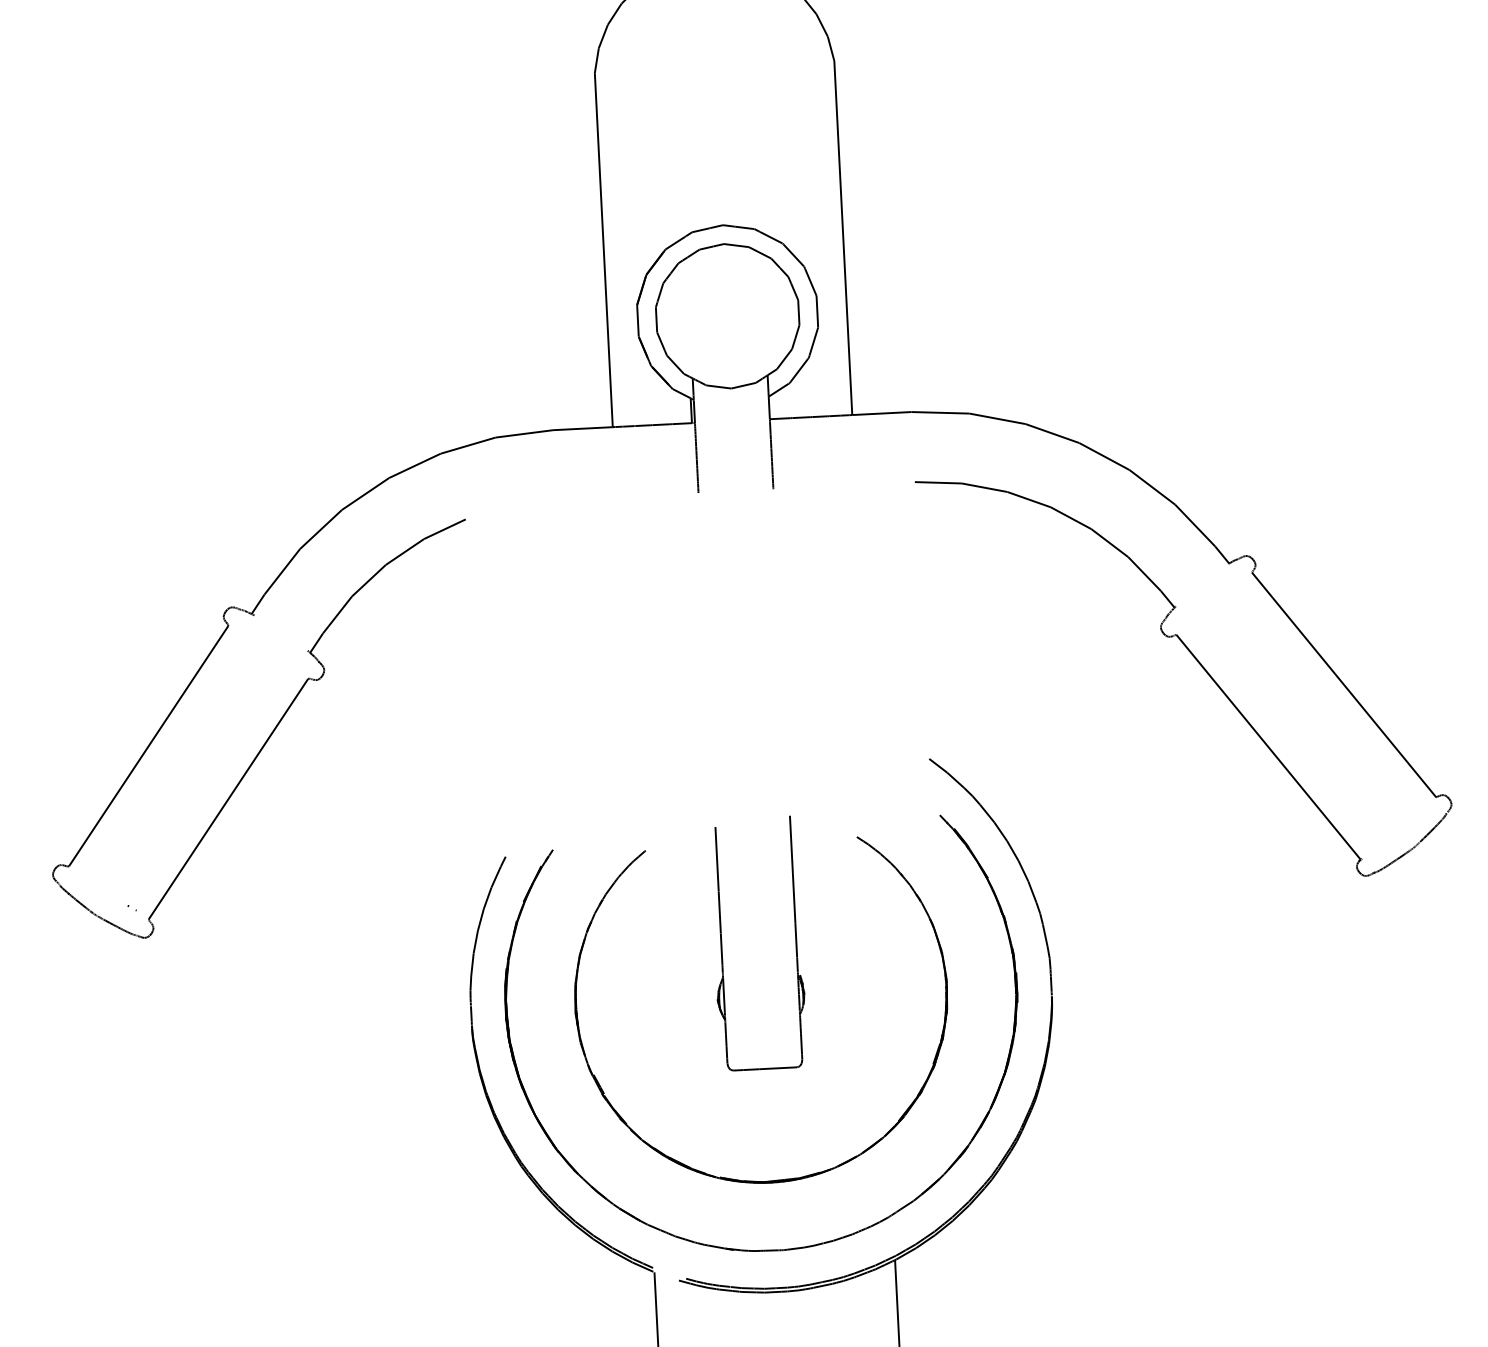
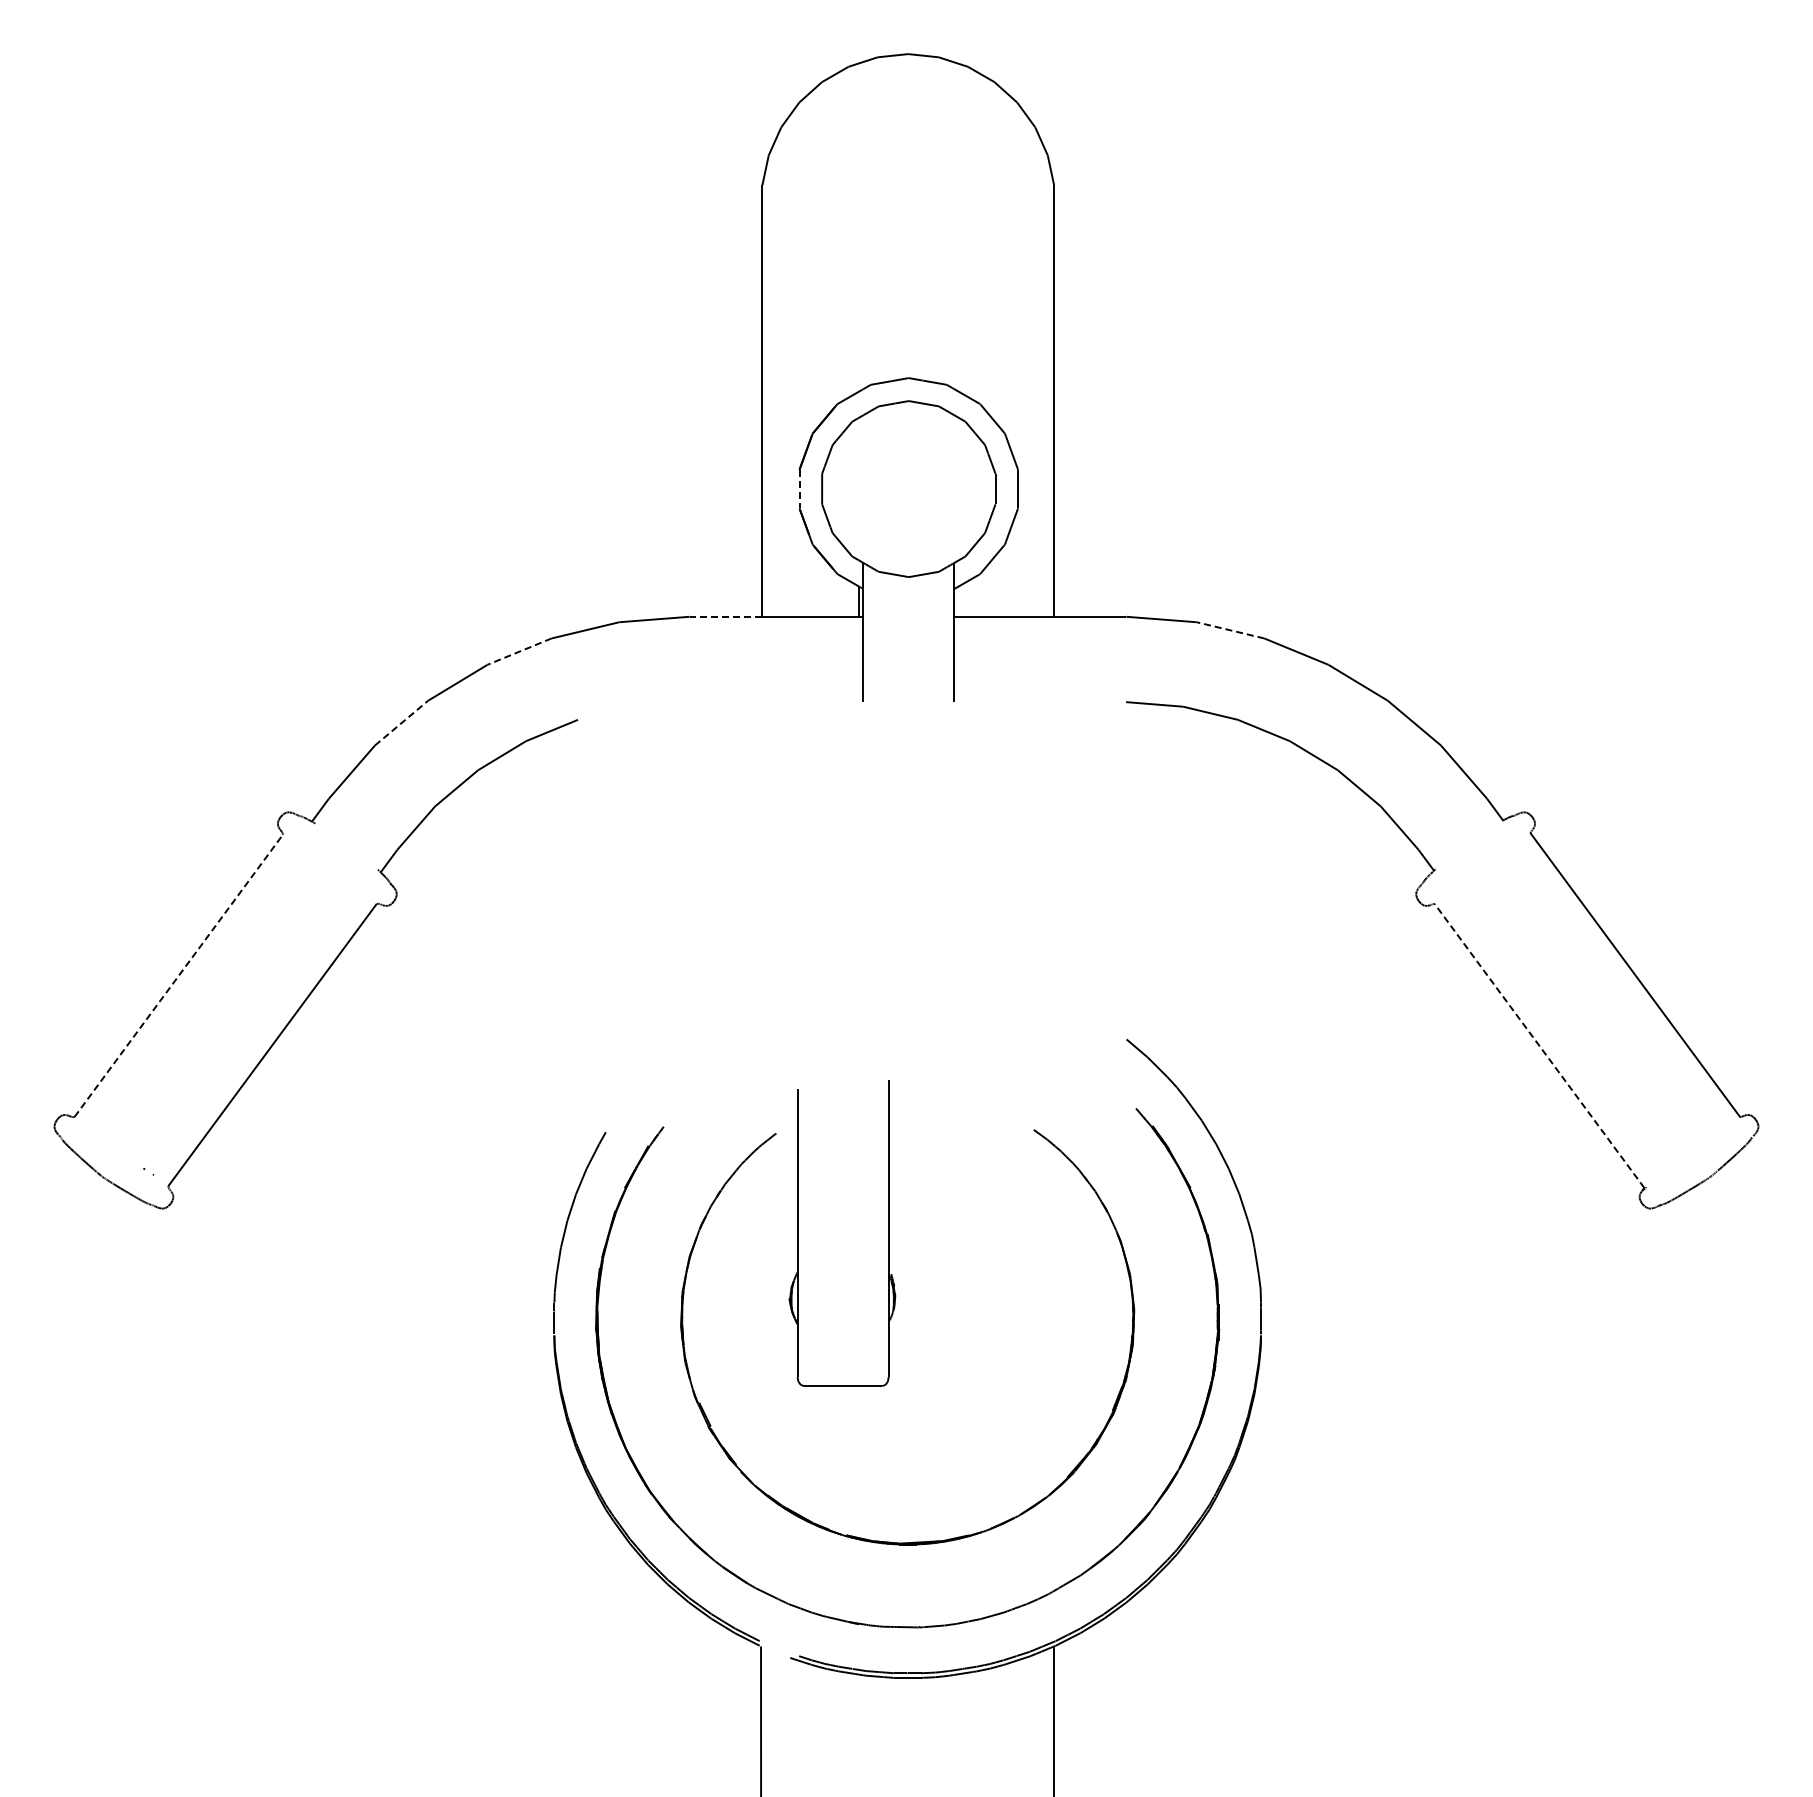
line: (637, 321) -> (799, 489), solid -> dashed
line: (997, 418) -> (1230, 630), solid -> dashed
line: (582, 428) -> (725, 616), solid -> dashed
line: (414, 465) -> (519, 651), solid -> dashed
line: (321, 529) -> (401, 723), solid -> dashed
line: (149, 745) -> (179, 975), solid -> dashed
line: (1268, 746) -> (1539, 1045), solid -> dashed
part: (722, 945) -> (798, 1233), moved

